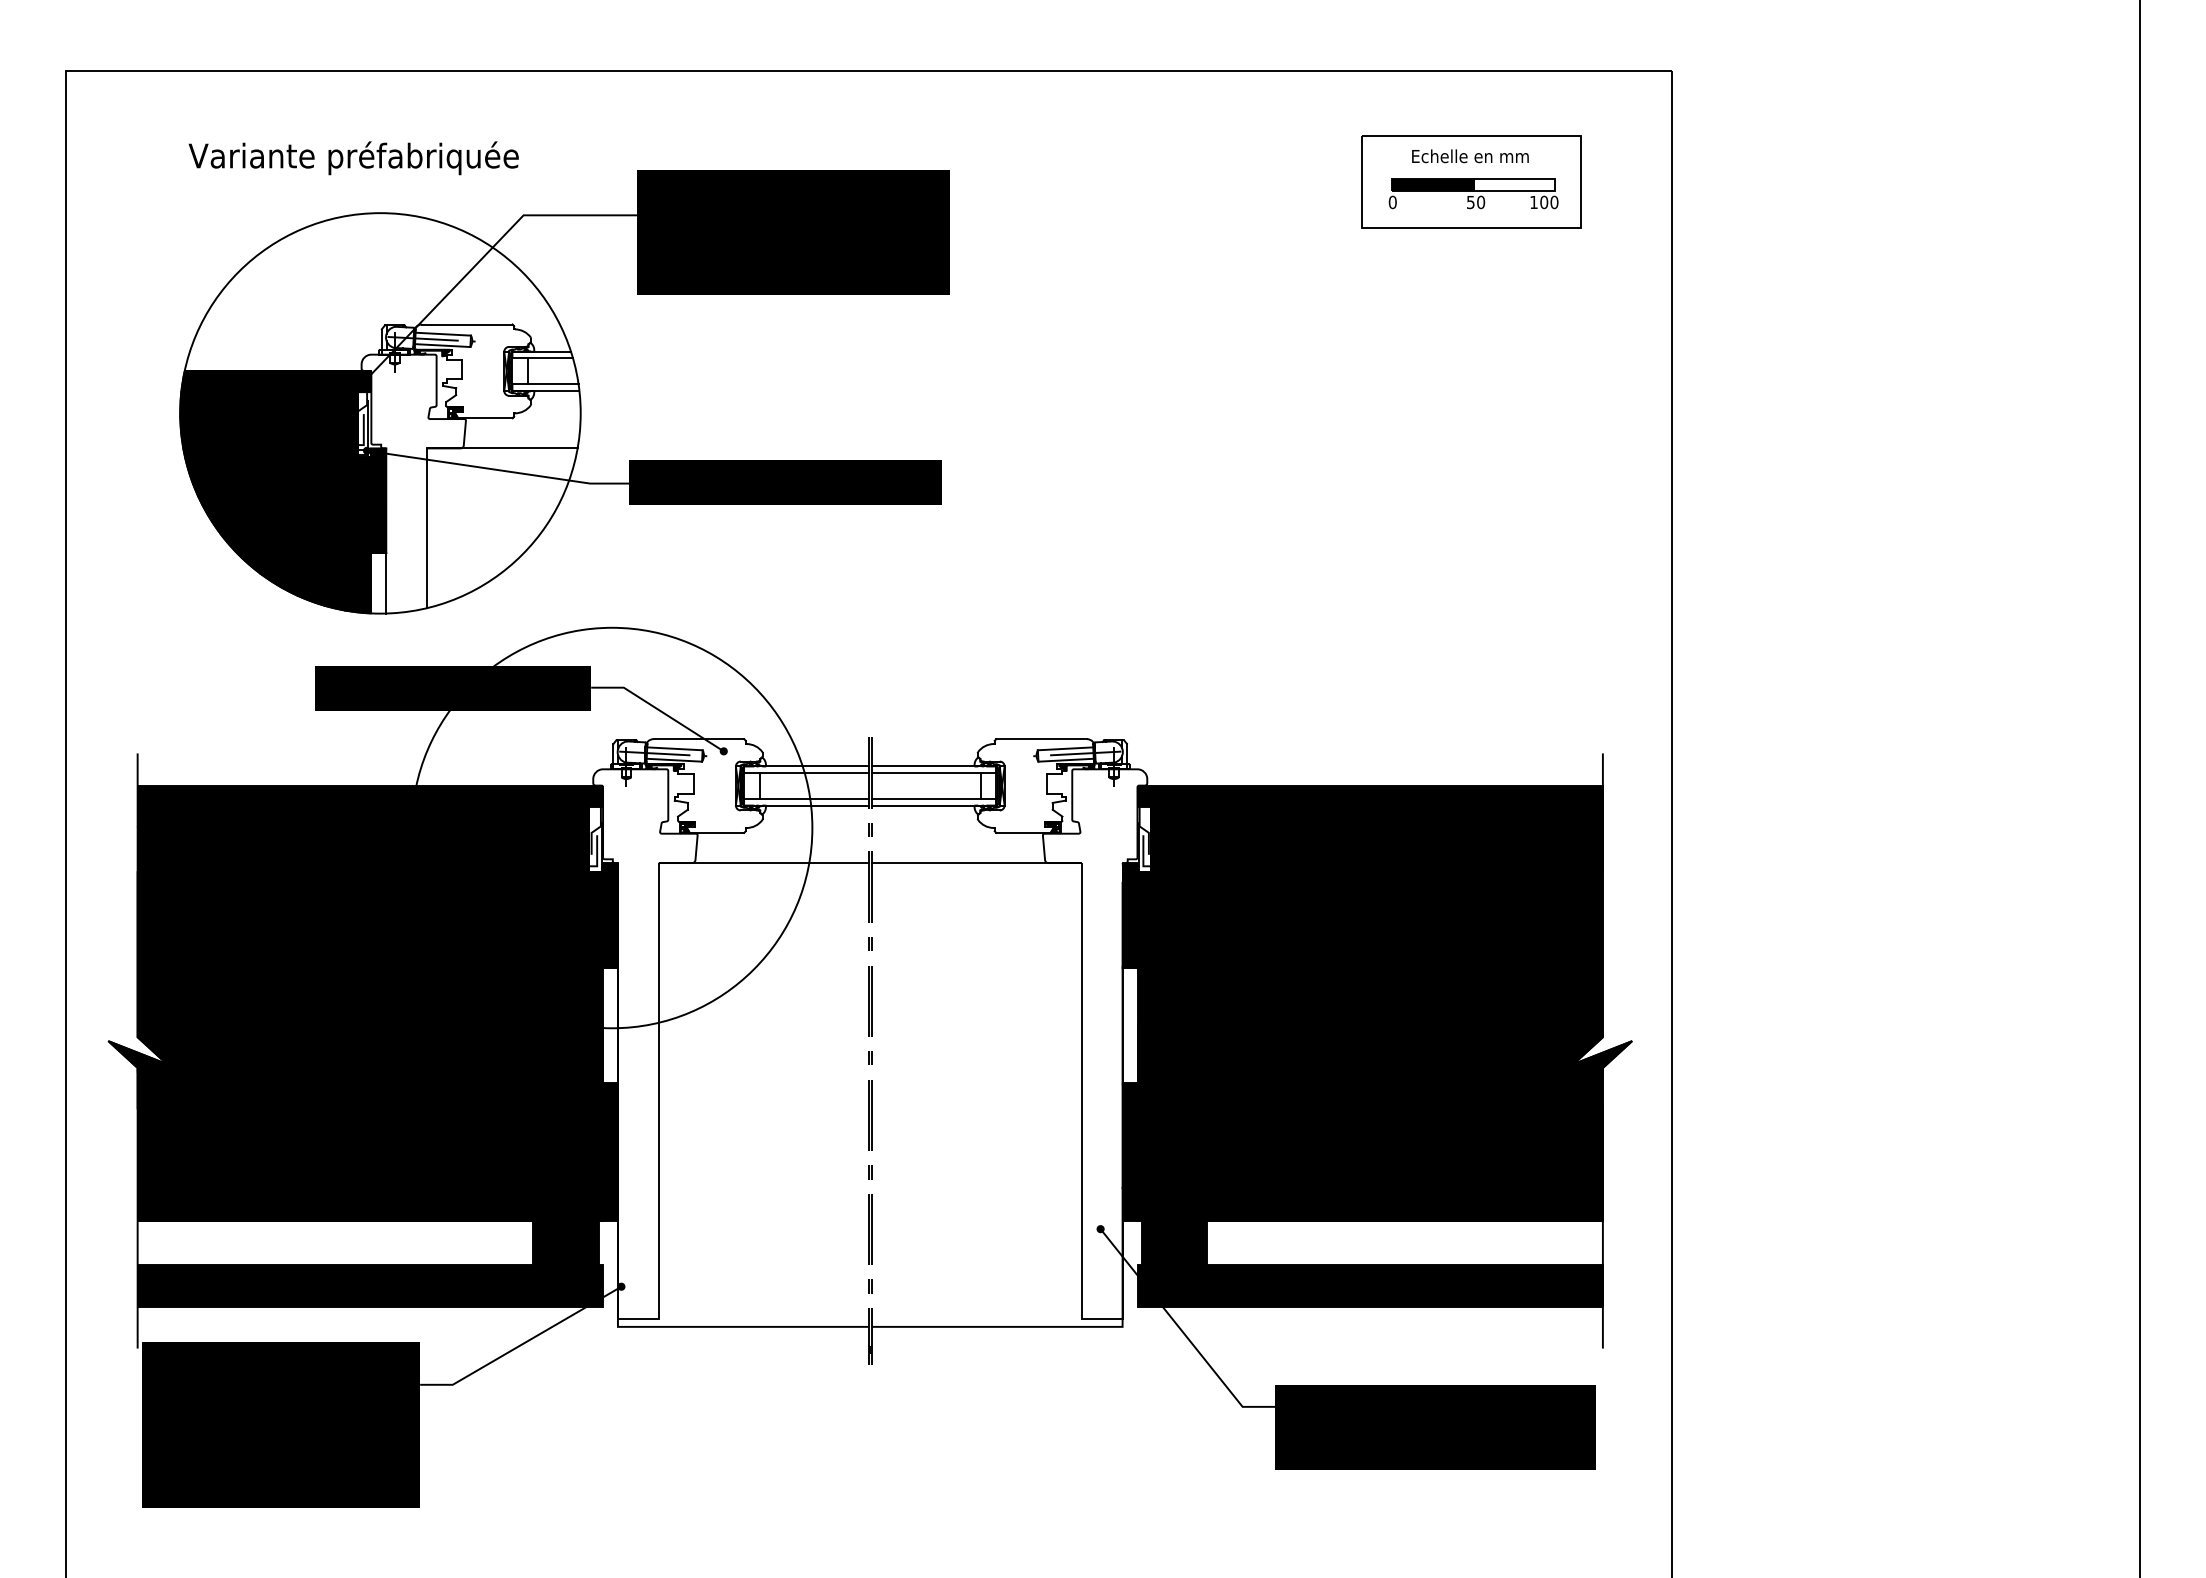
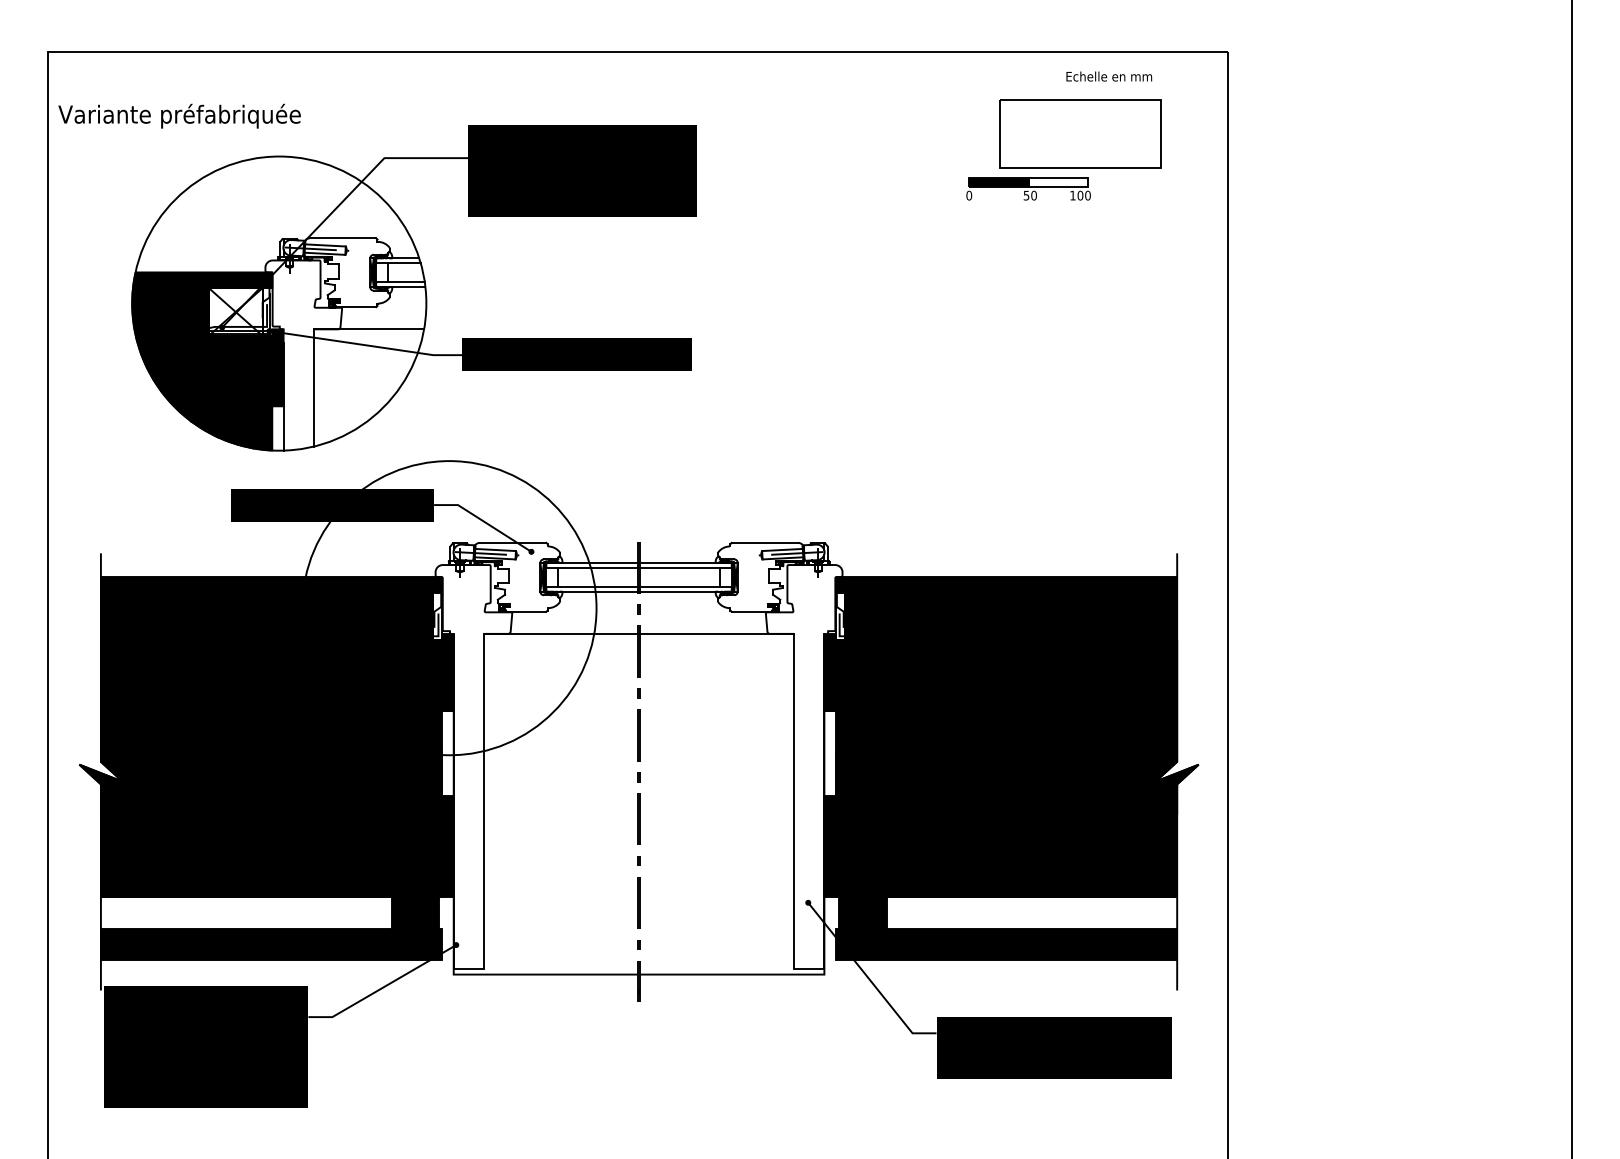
text: (1470, 156) -> (1109, 76), moved
text: (353, 158) -> (179, 116), moved
part: (1473, 193) -> (1028, 189), moved
fill: (320, 424) -> (235, 311), removed

